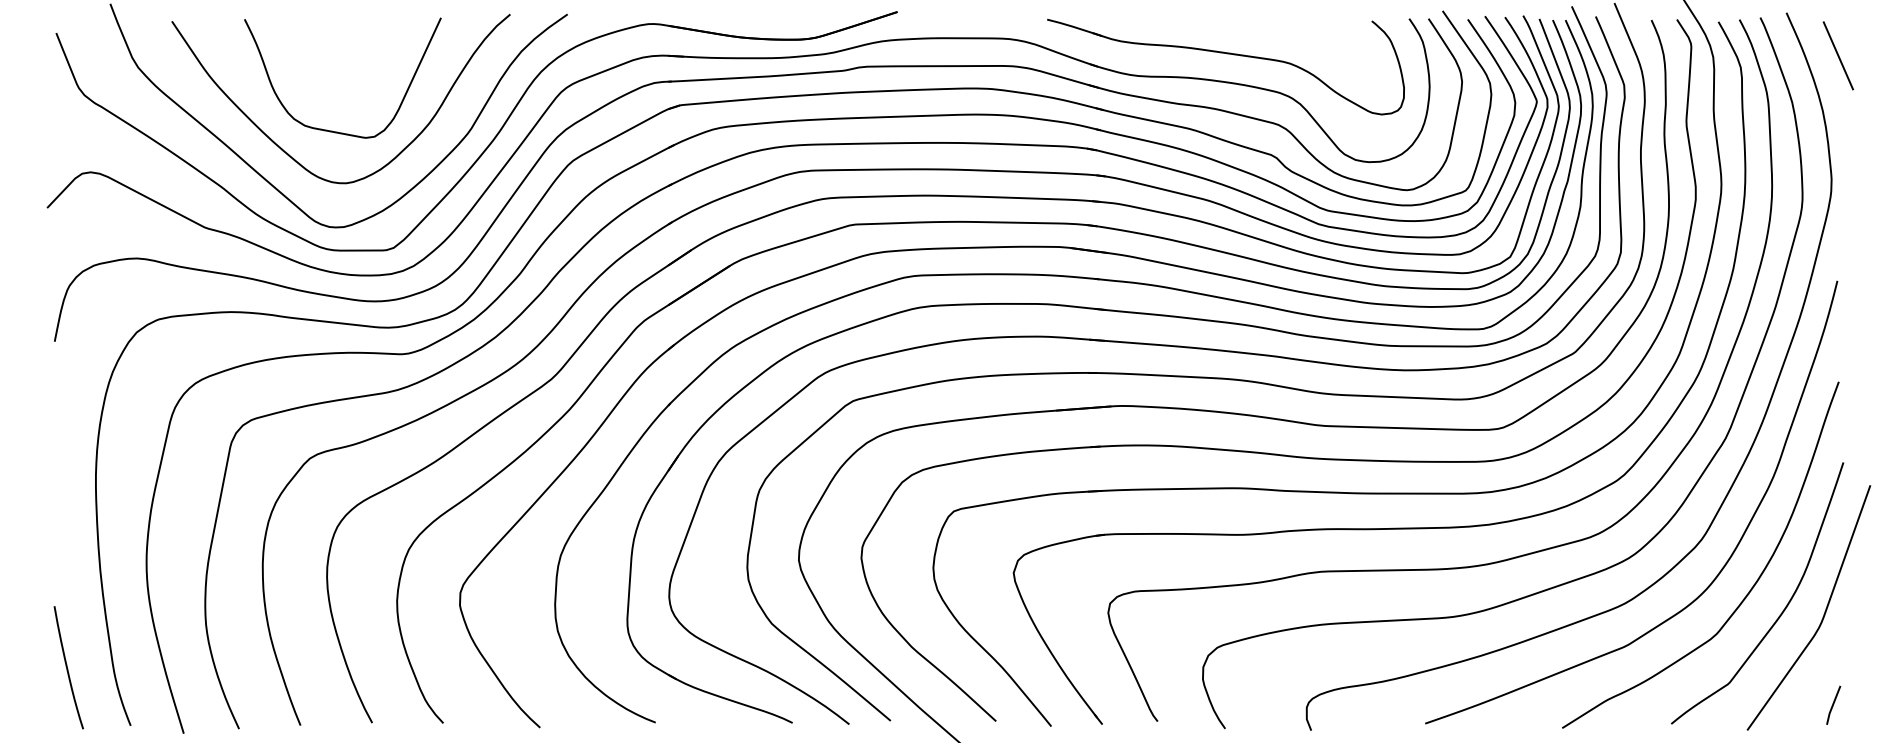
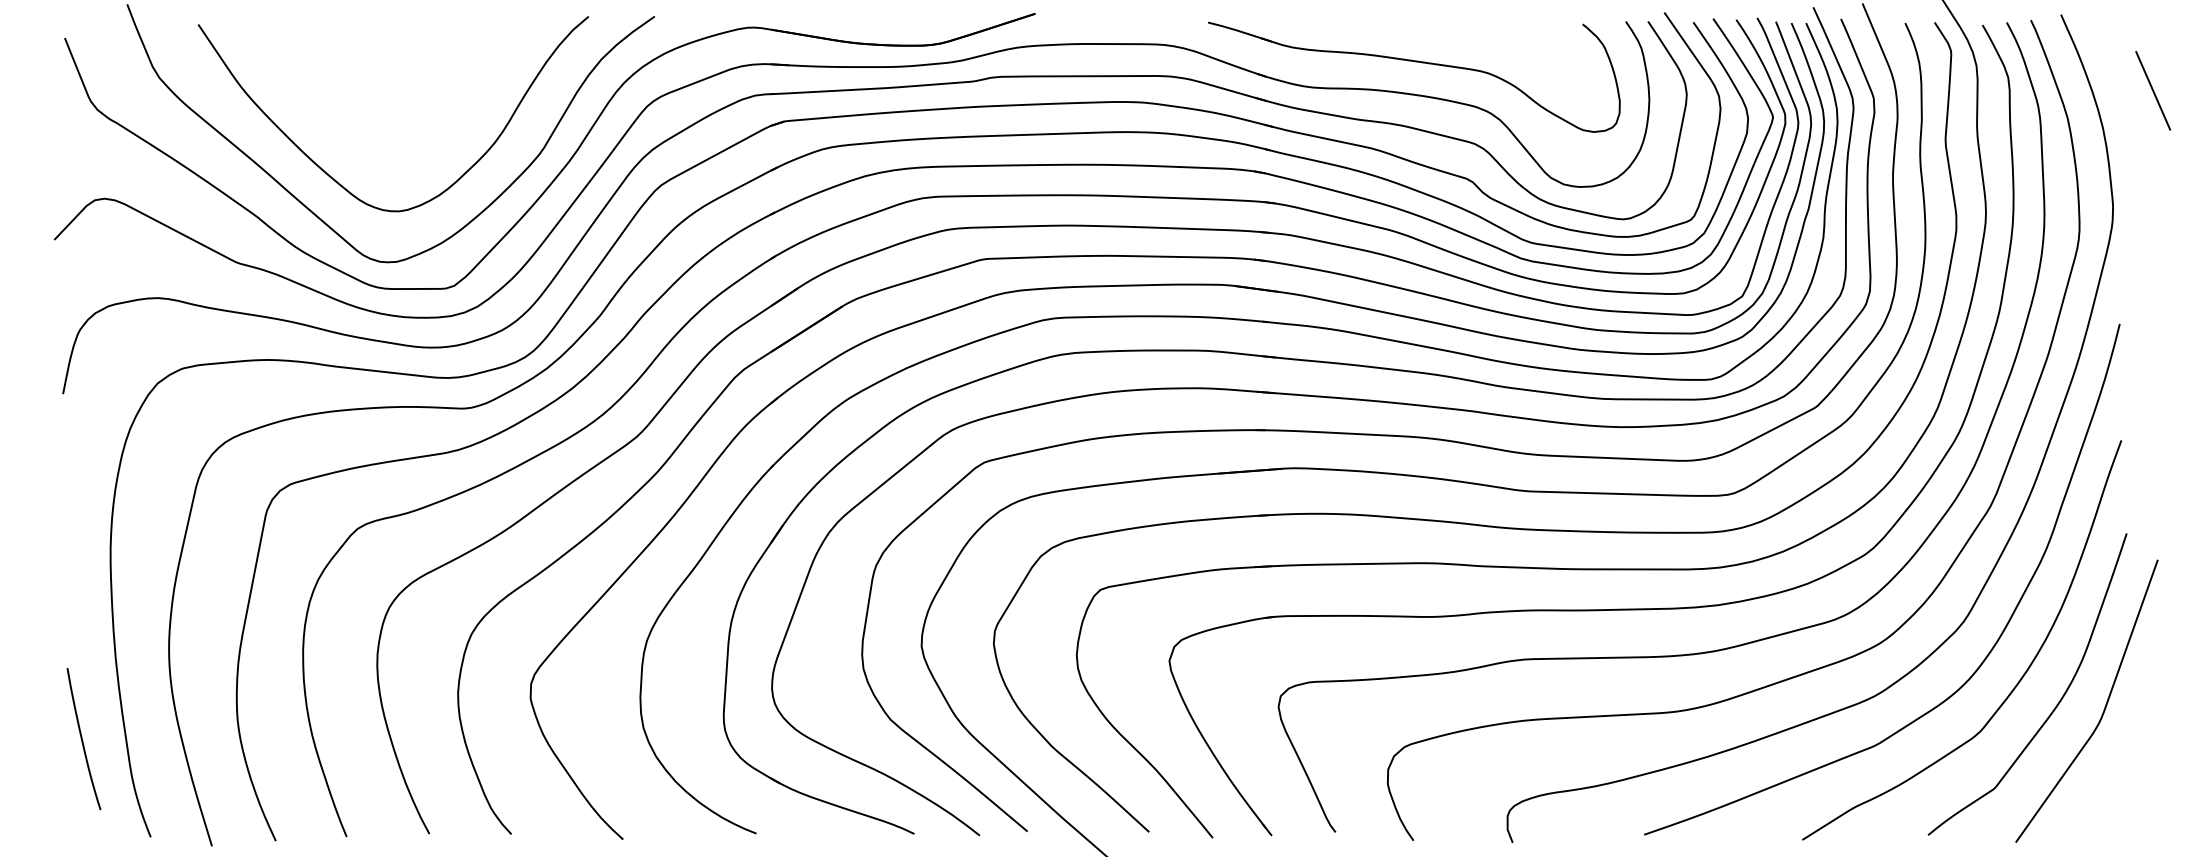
line: (1837, 55) -> (2152, 90), moved
curve: (332, 130) -> (383, 150), removed
curve: (67, 667) -> (82, 738), moved
line: (1833, 704) -> (2115, 812), removed

